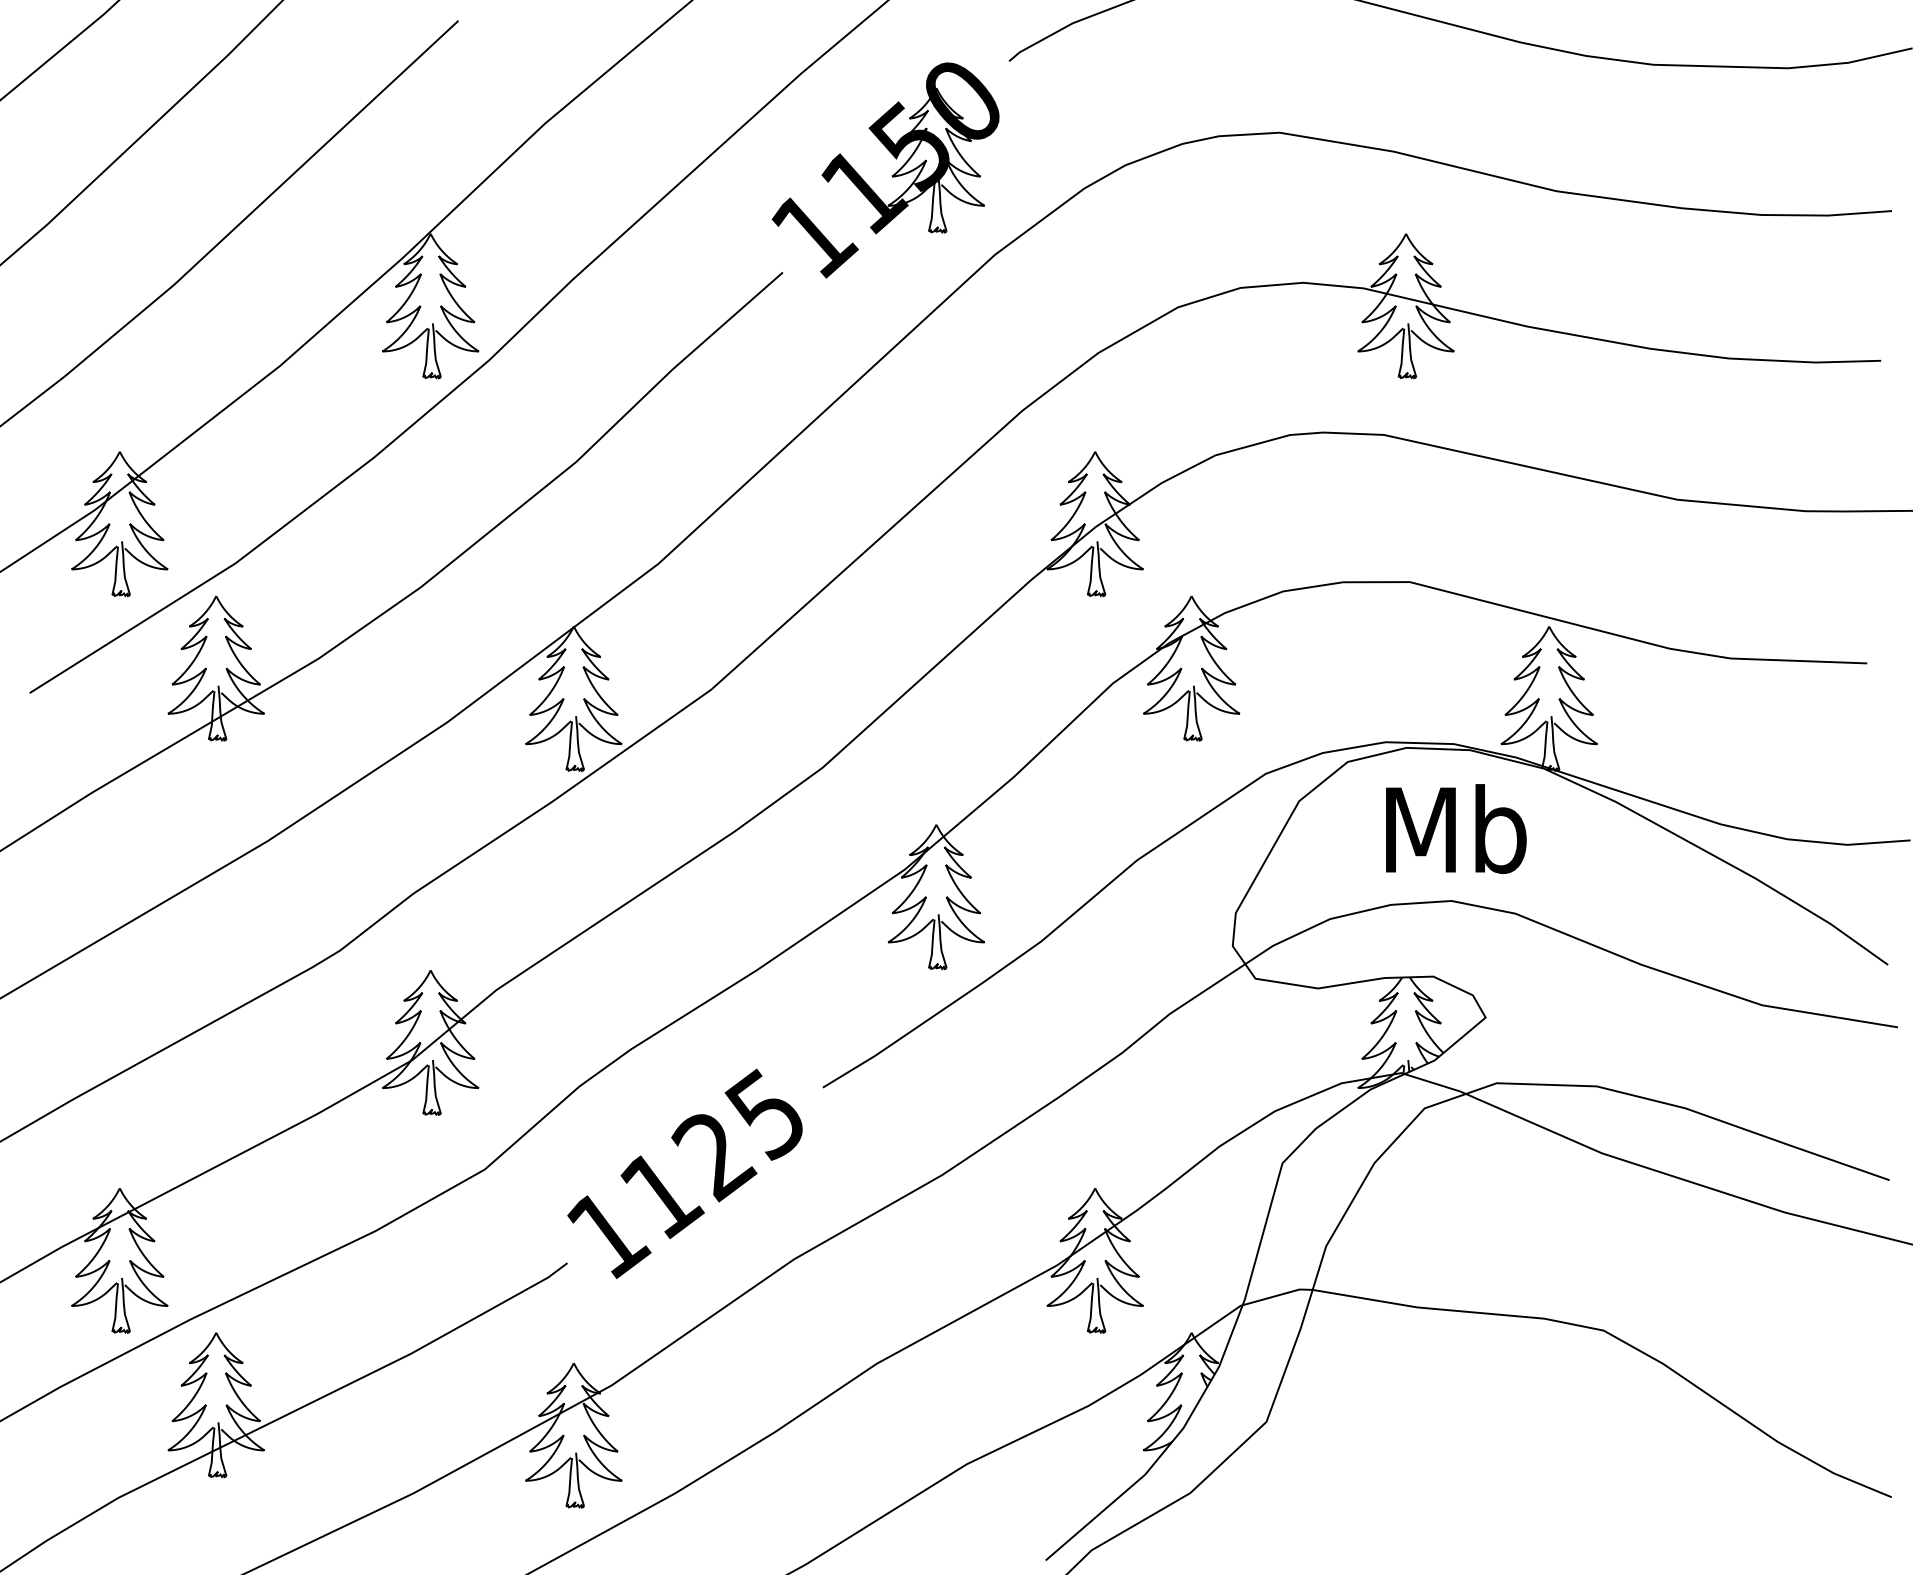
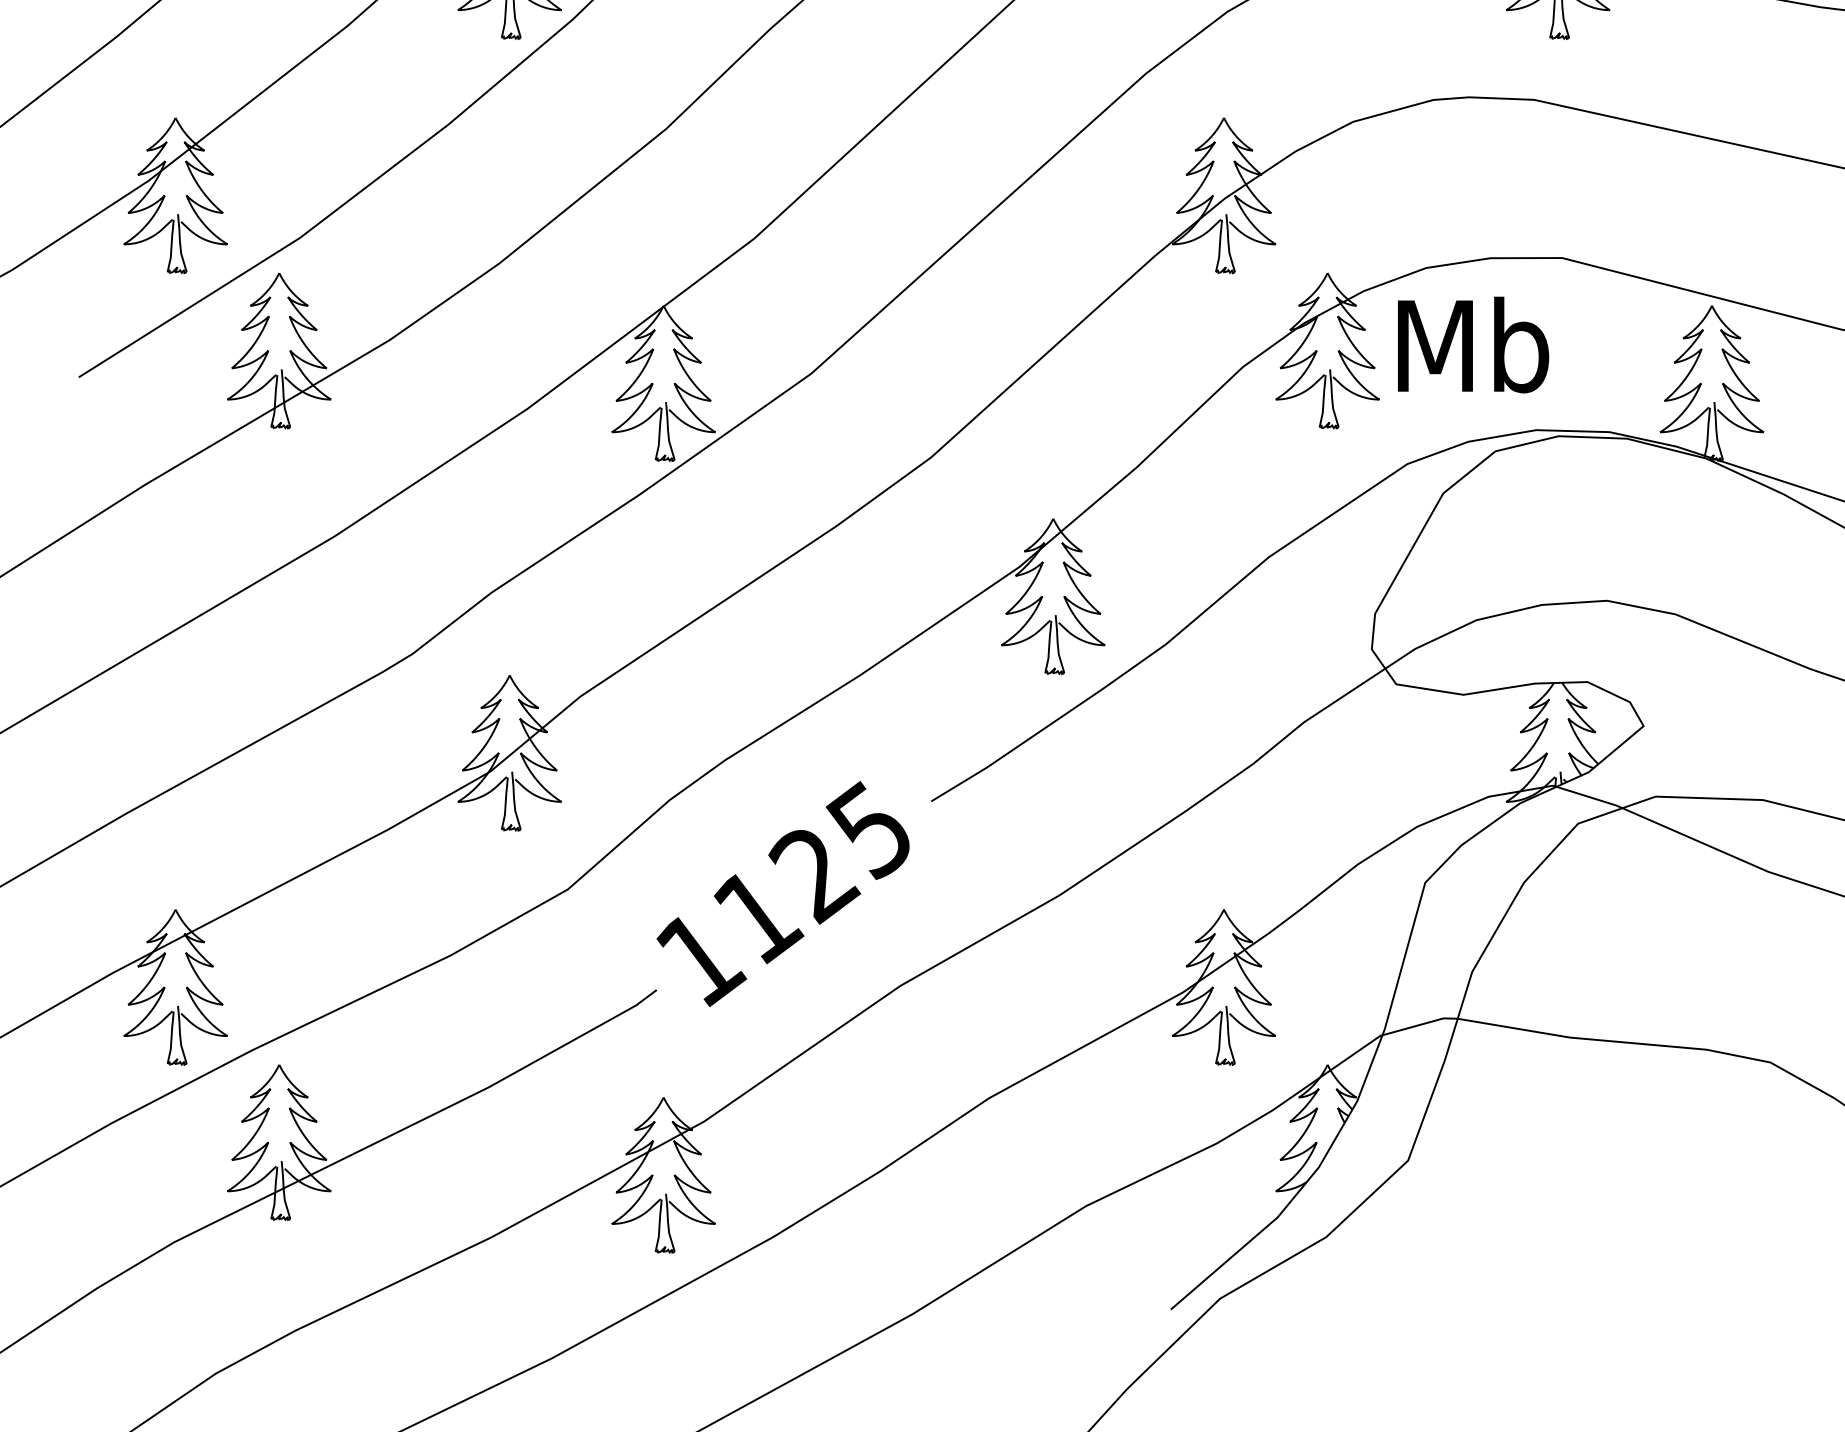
text: (1456, 828) -> (1473, 344), moved

